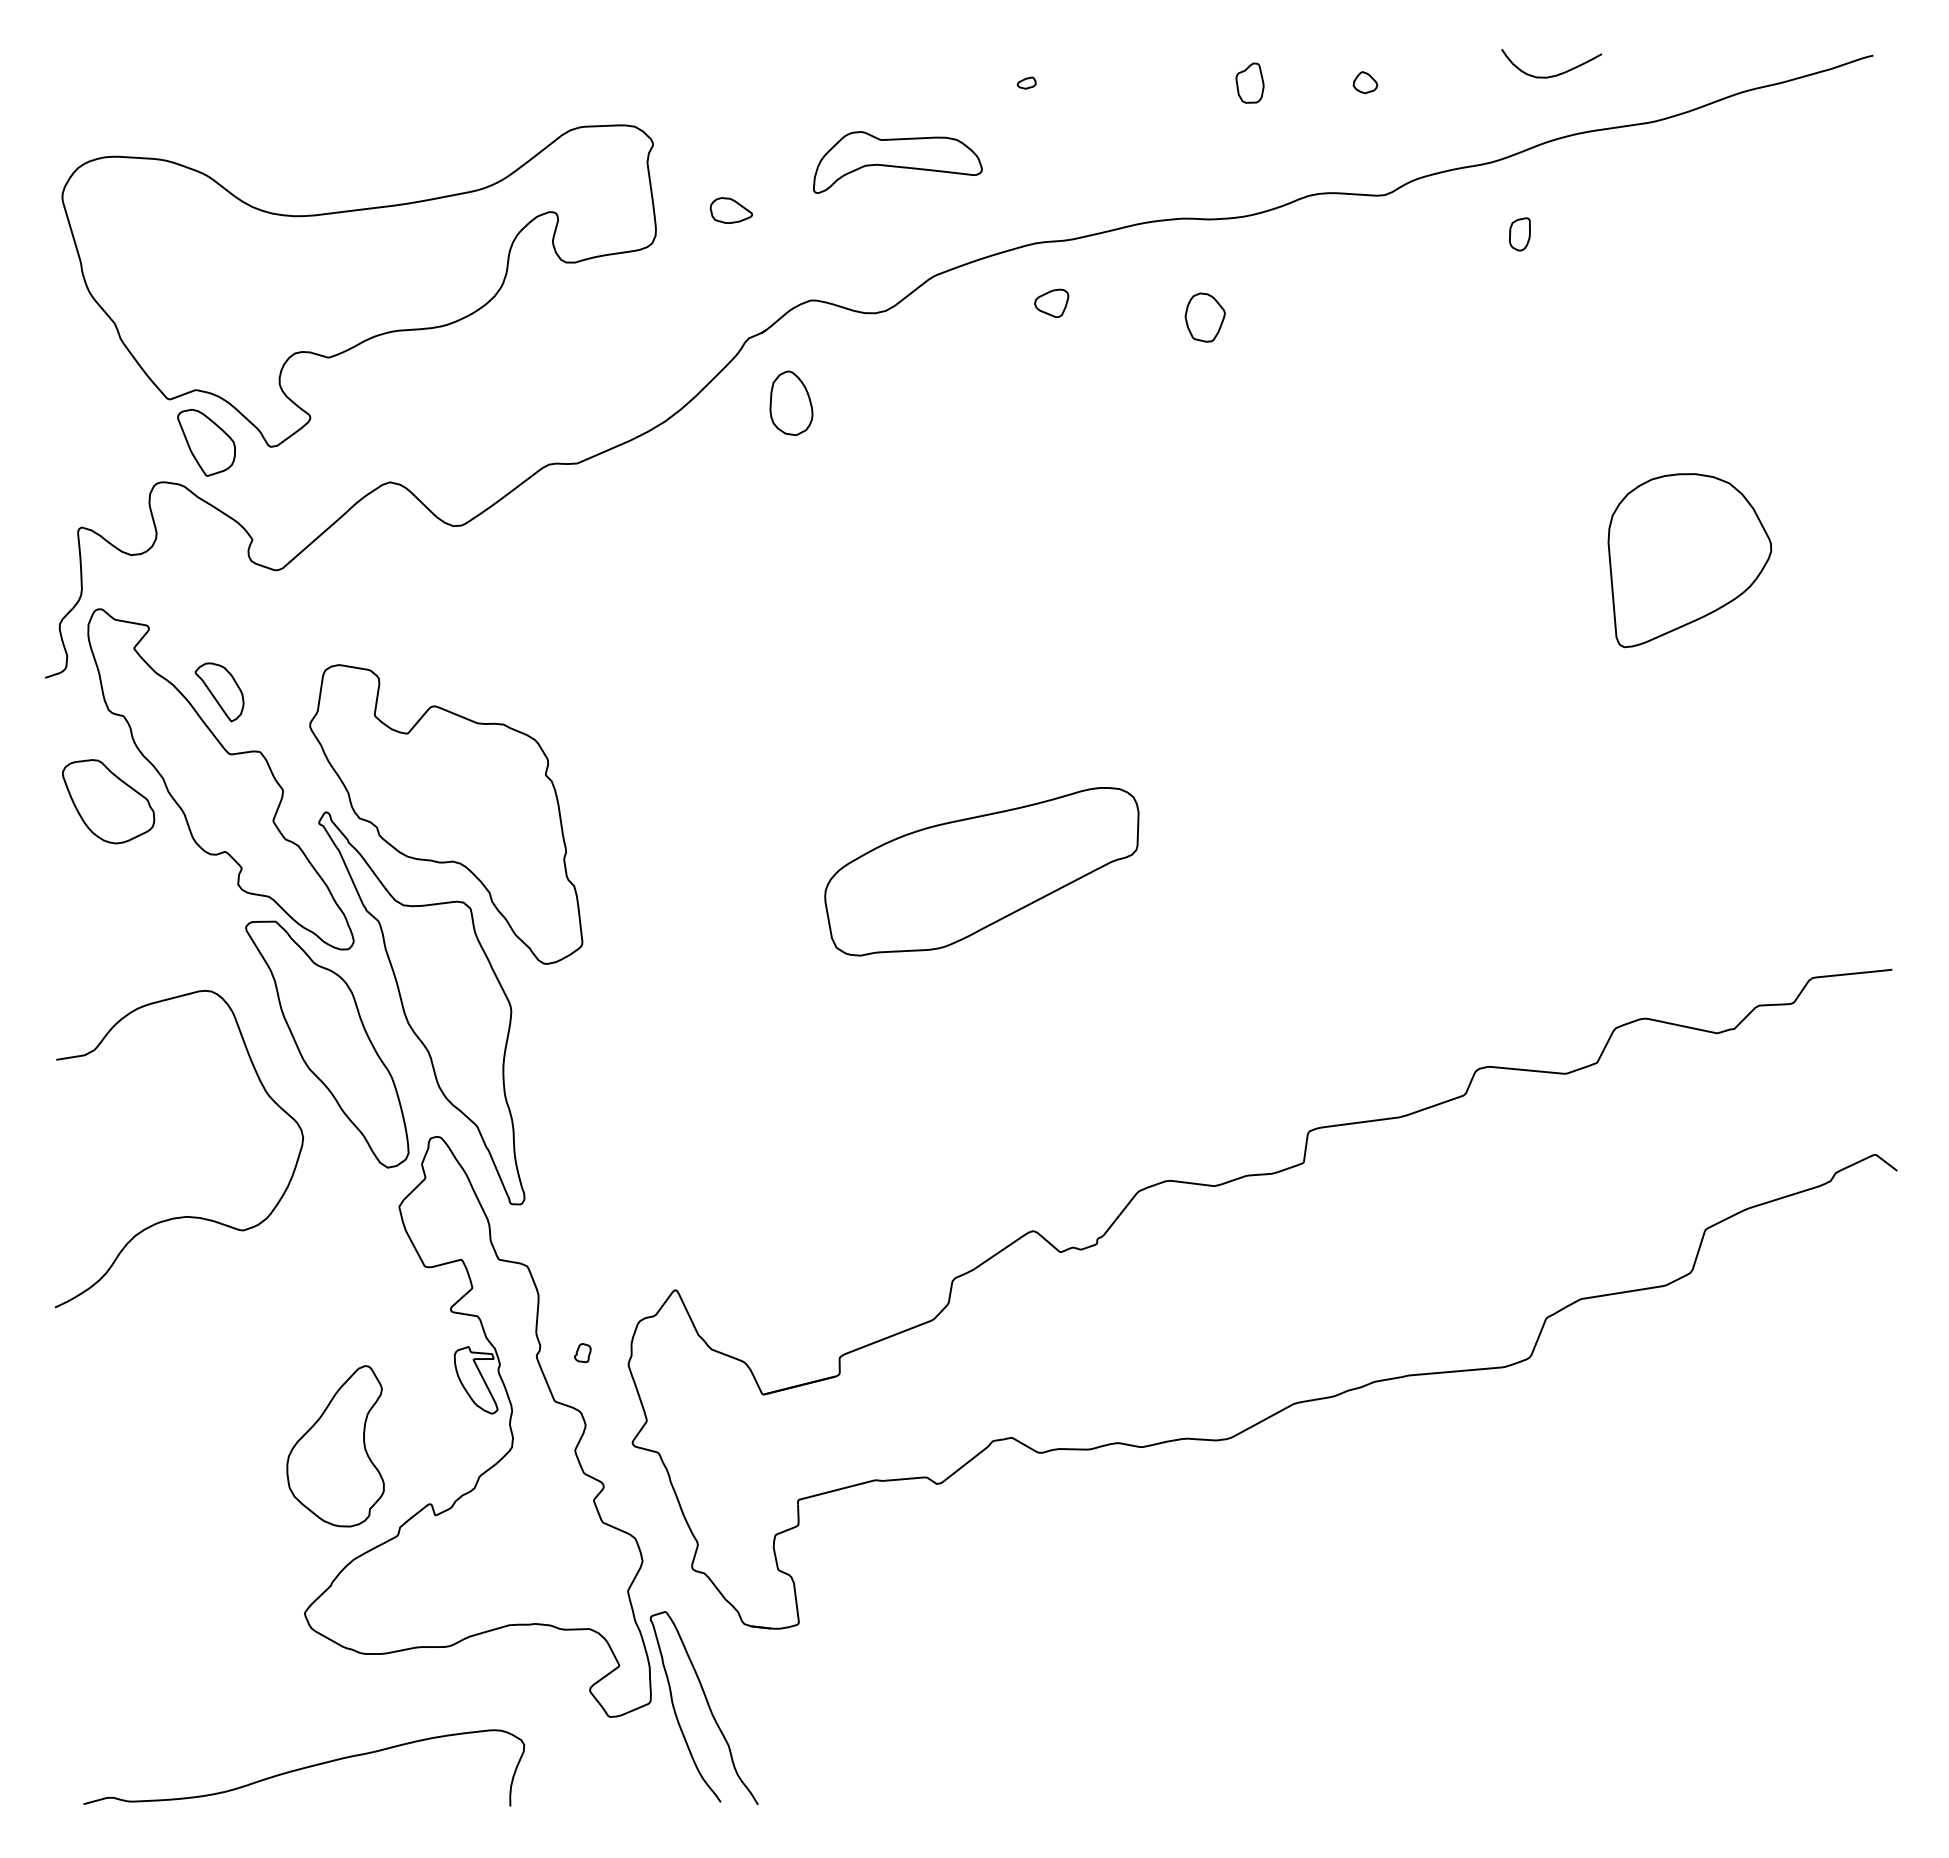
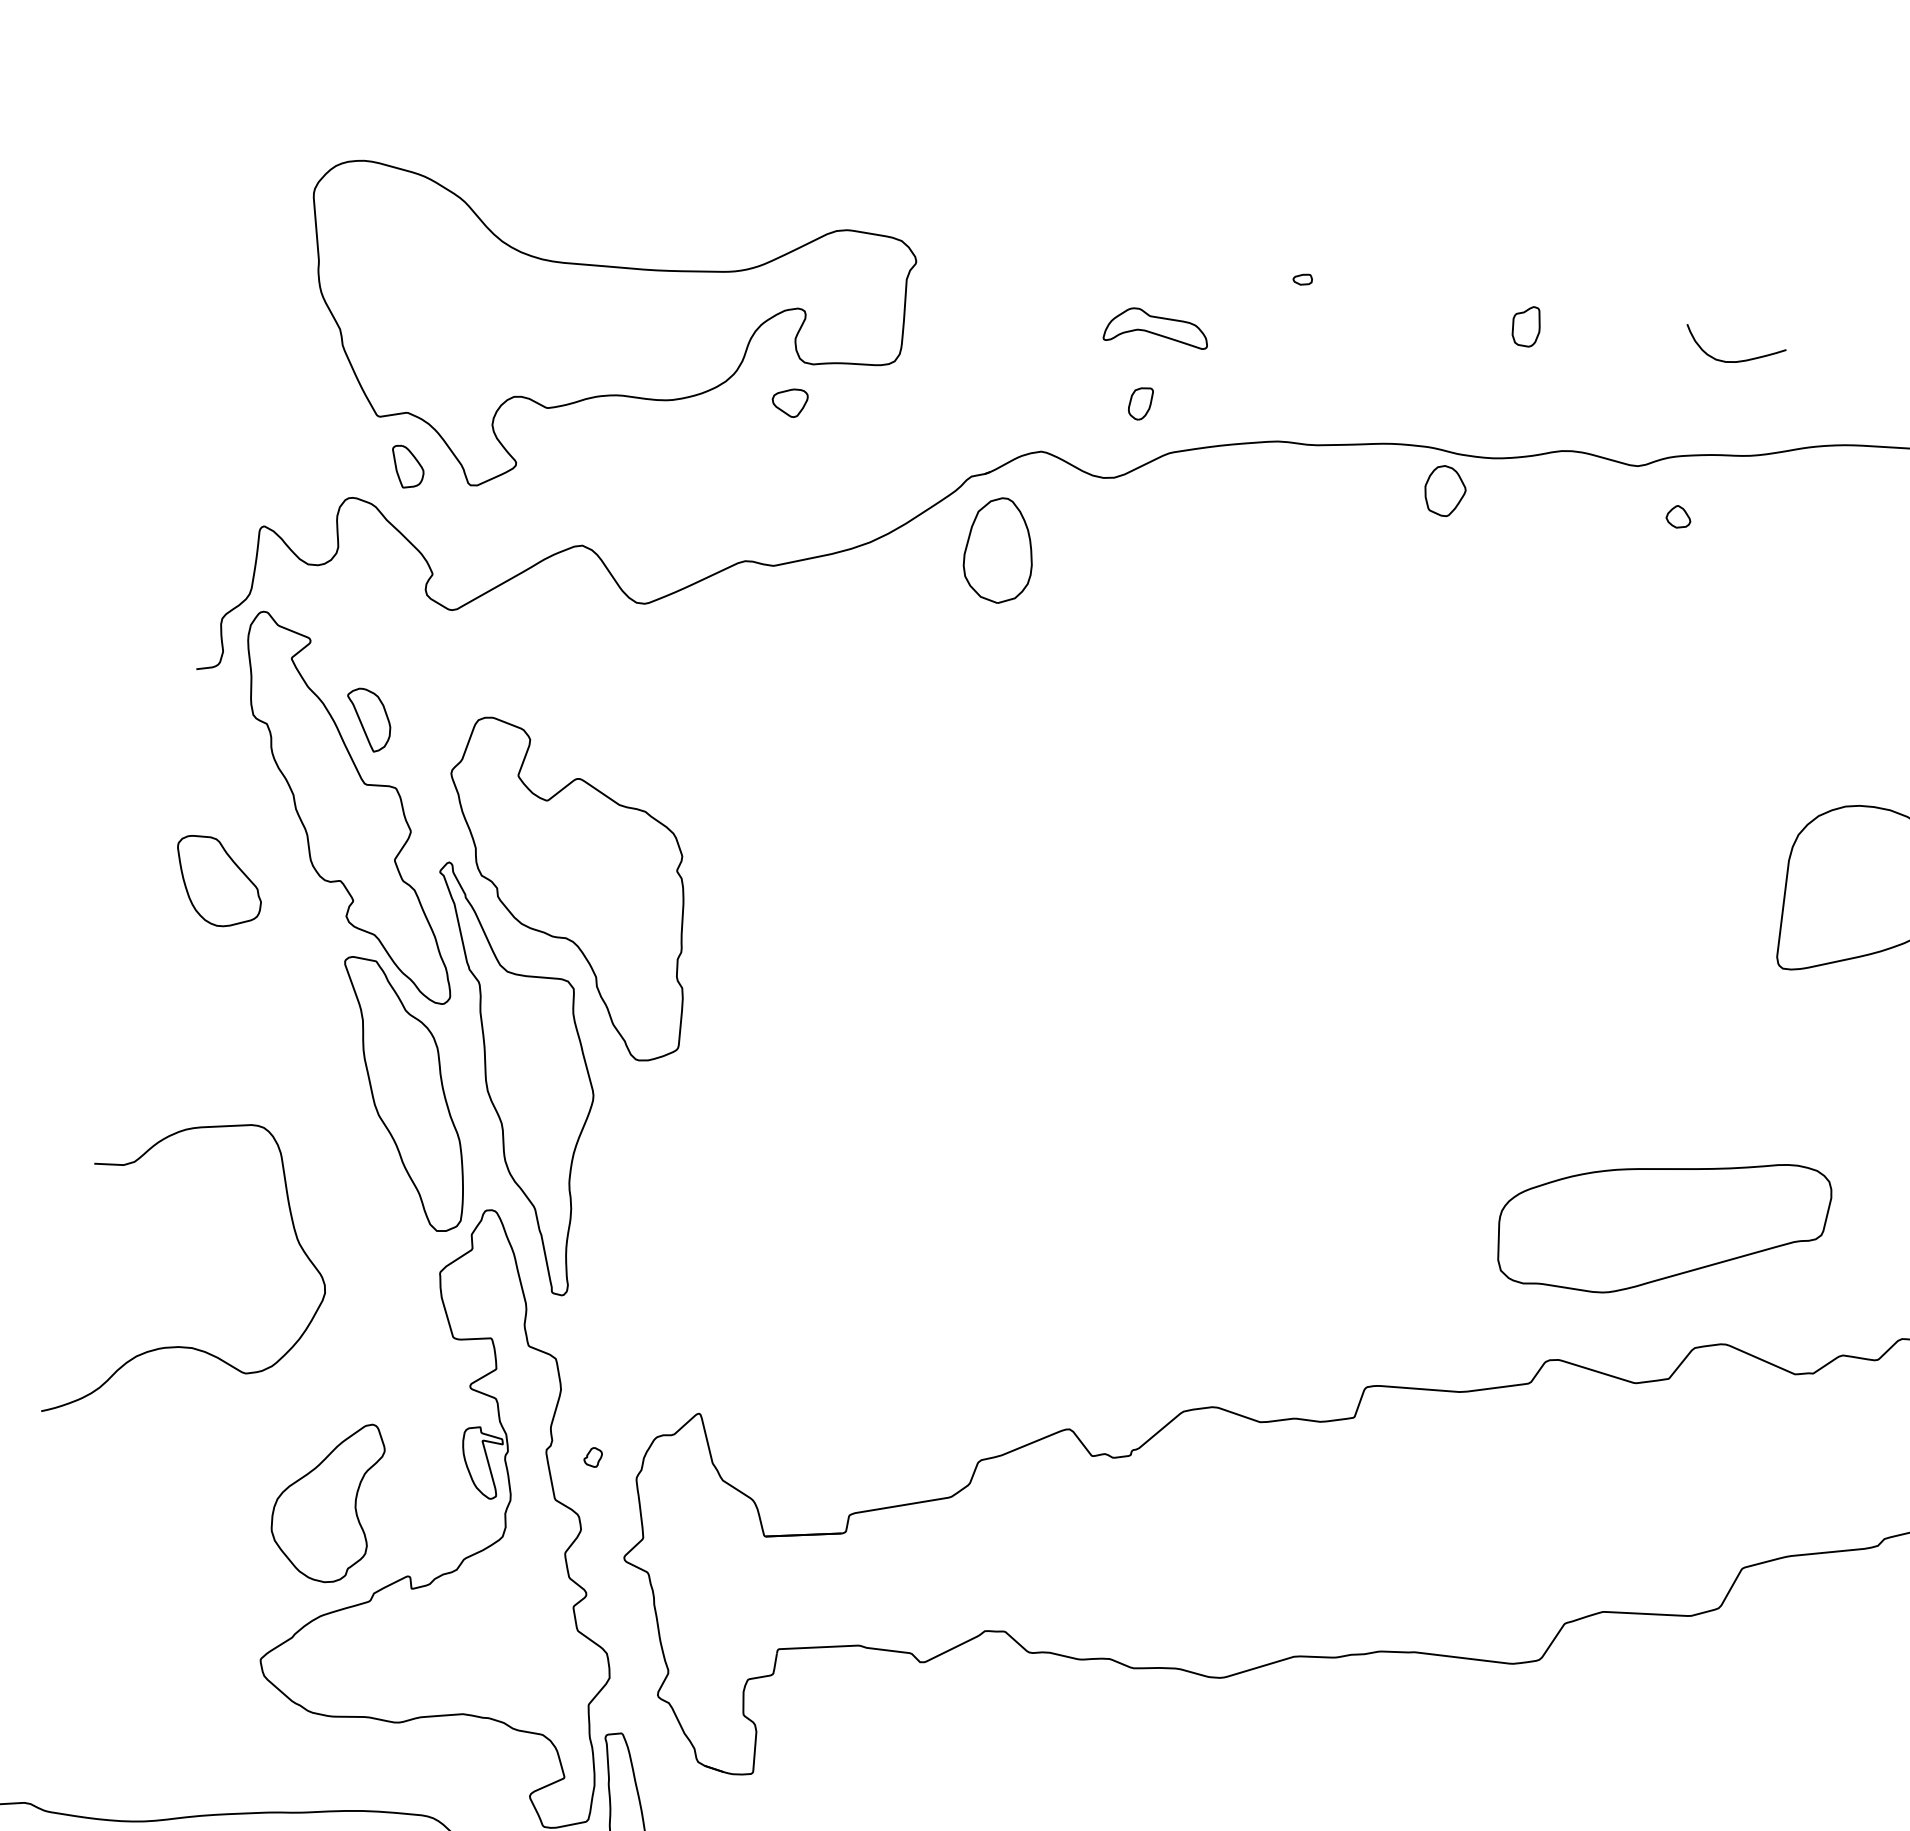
curve: (1551, 75) -> (1731, 360), moved
part: (1365, 82) -> (1679, 516), moved
part: (897, 162) -> (1156, 331), size x0.6
part: (731, 210) -> (980, 345), removed
part: (1519, 234) -> (1139, 403), moved
part: (1051, 303) -> (789, 402), moved
part: (1204, 317) -> (1444, 490), moved
part: (791, 403) -> (1000, 550), size x1.6
part: (206, 442) -> (407, 467), size x0.6
part: (108, 801) -> (218, 882), moved
part: (981, 871) -> (1661, 1224), moved
curve: (179, 1216) -> (184, 1346), moved

